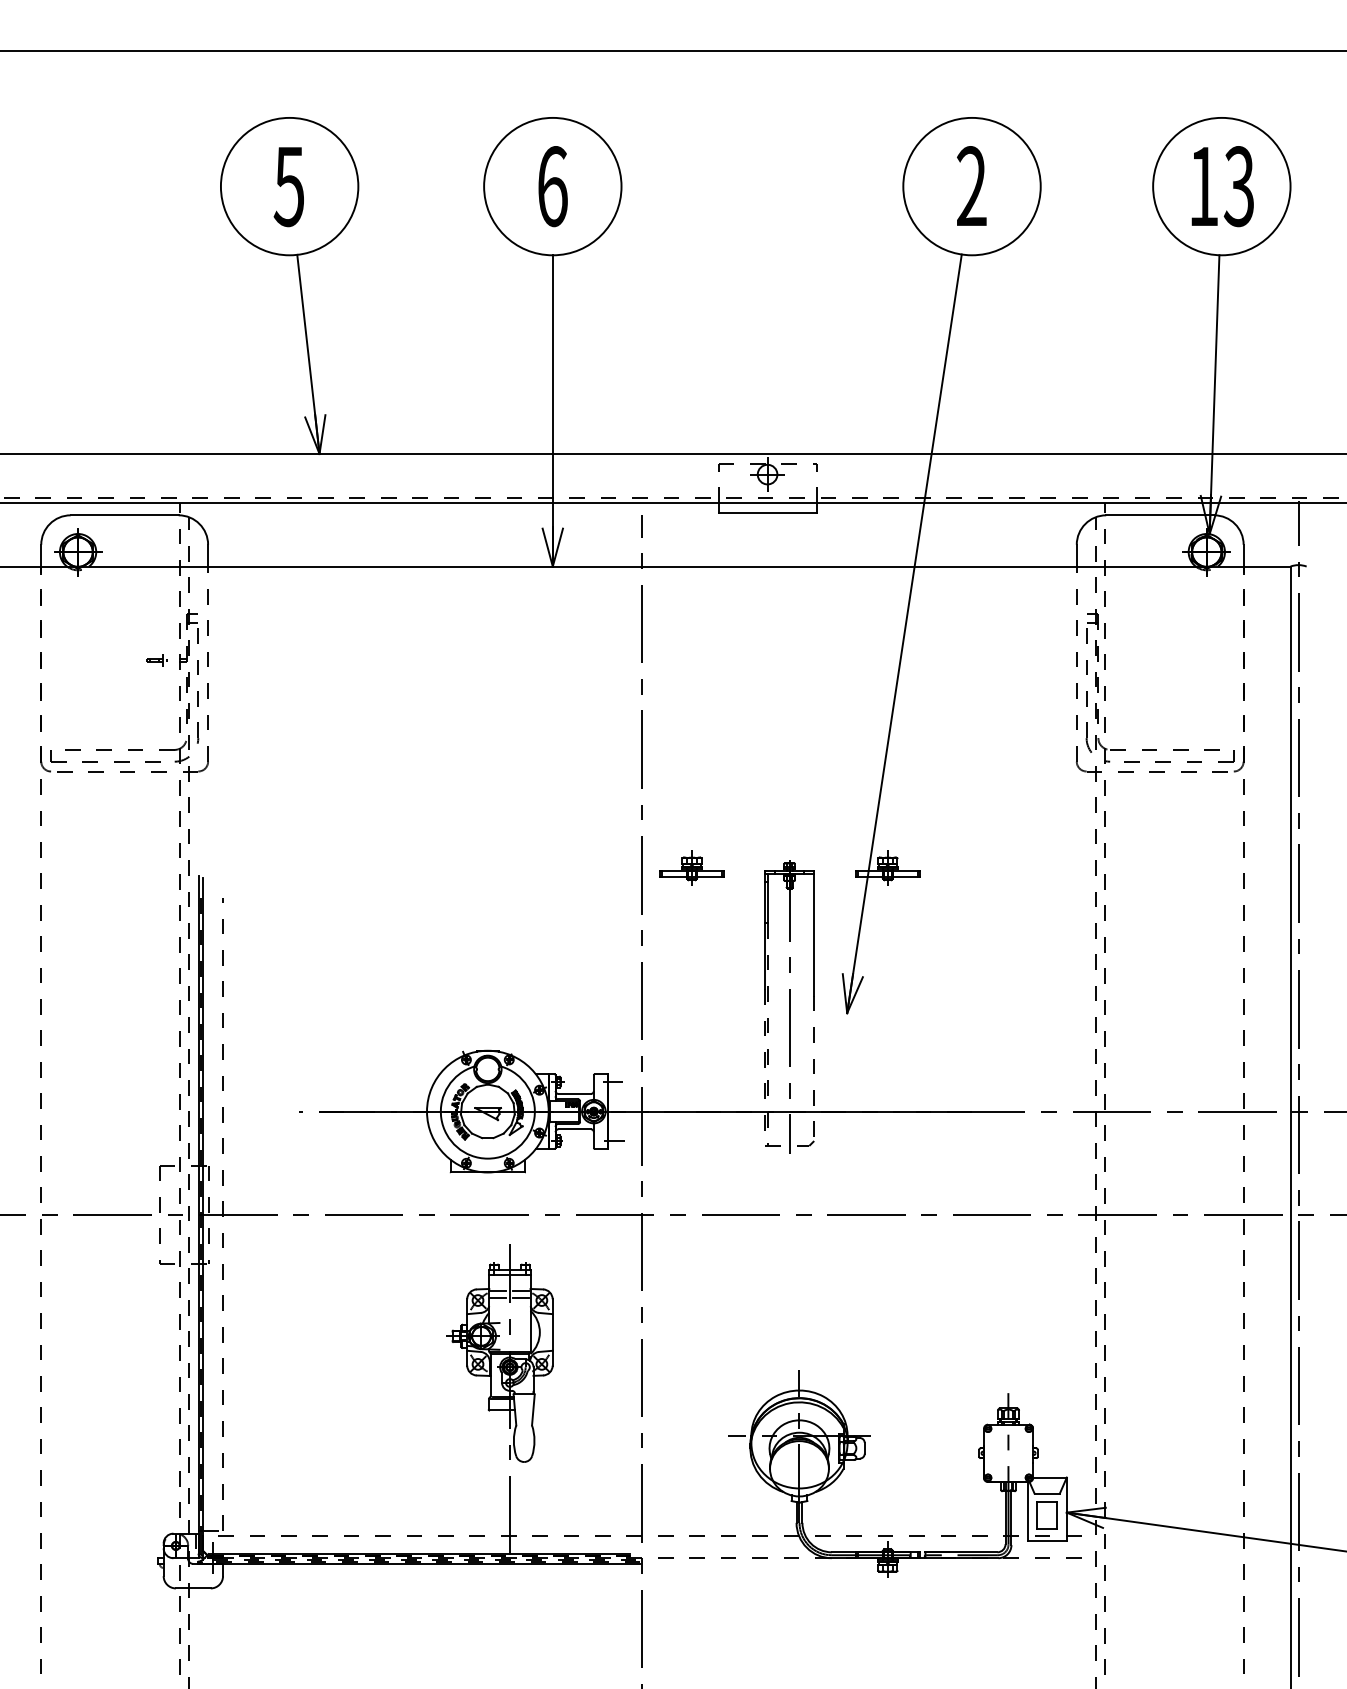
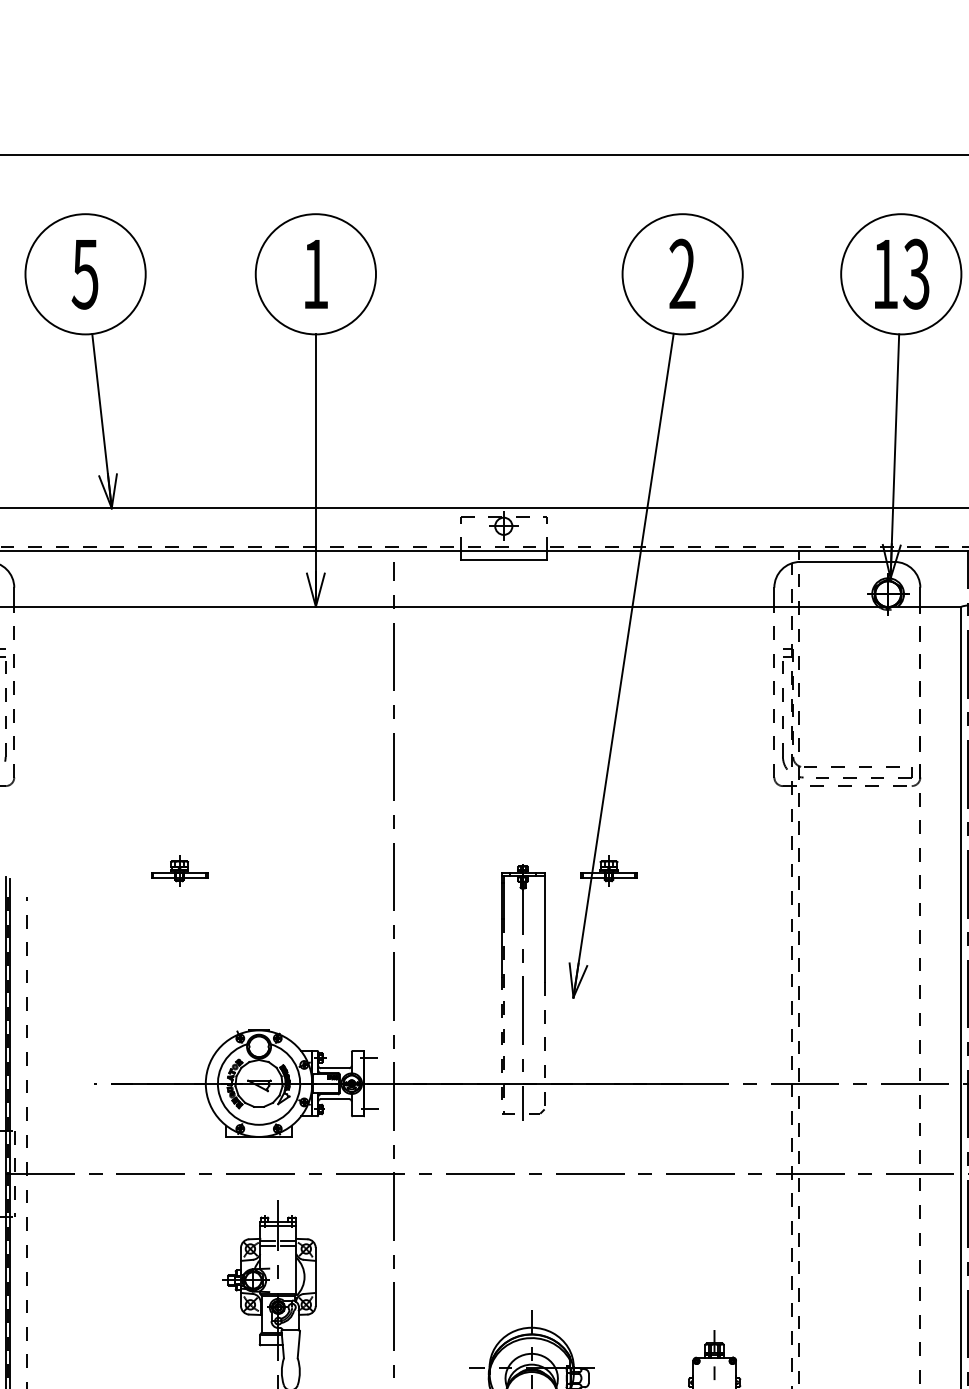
text: (552, 186) -> (315, 274), 6 -> 1
part: (691, 867) -> (179, 870), moved

